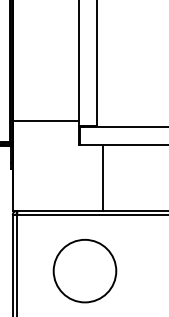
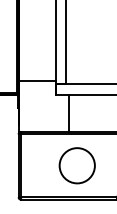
circle: (83, 270) -> (76, 165), moved

